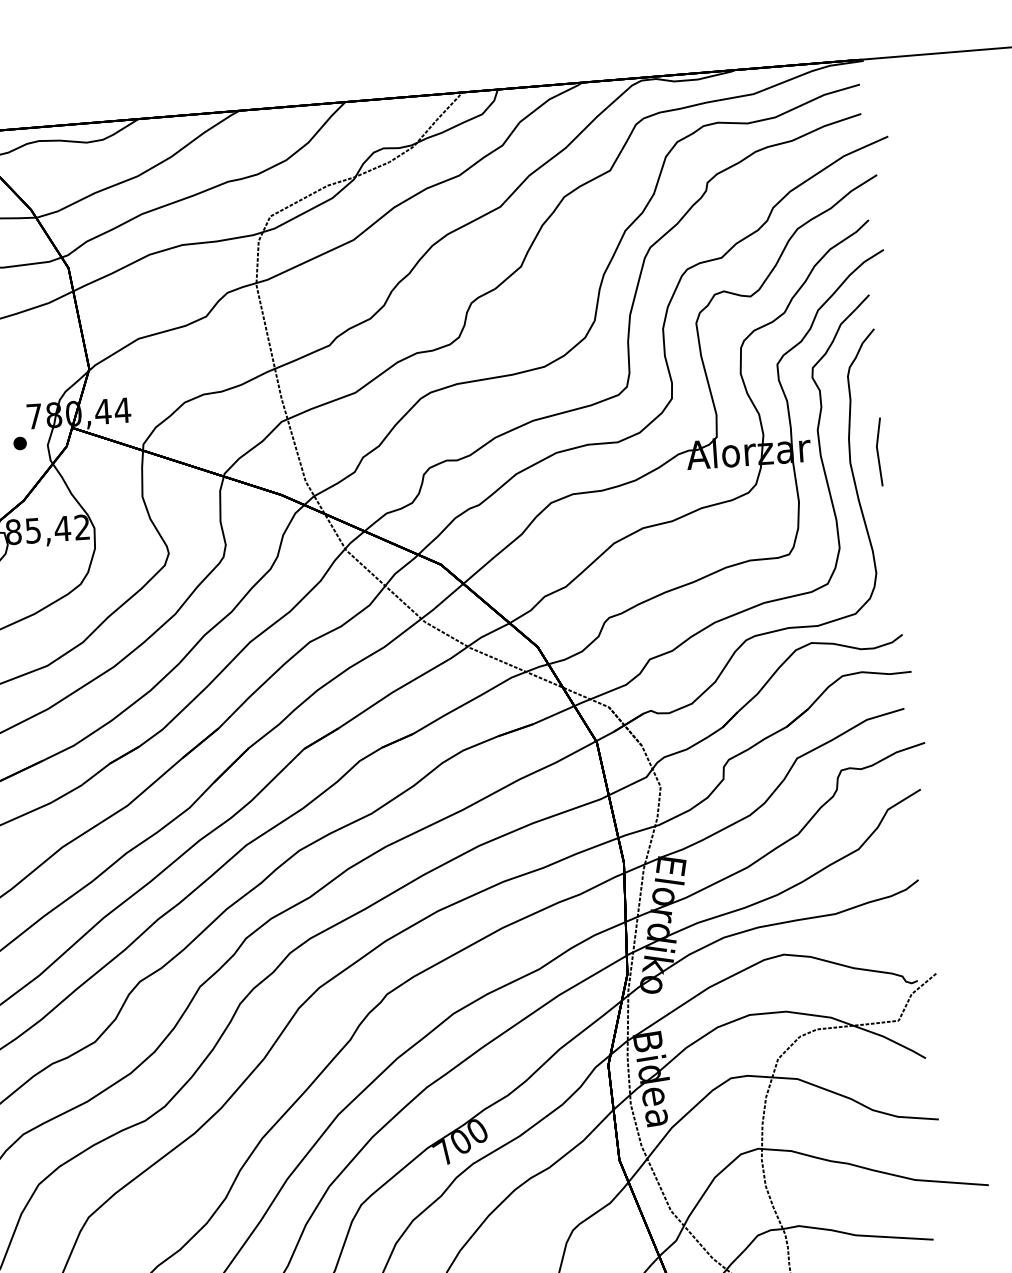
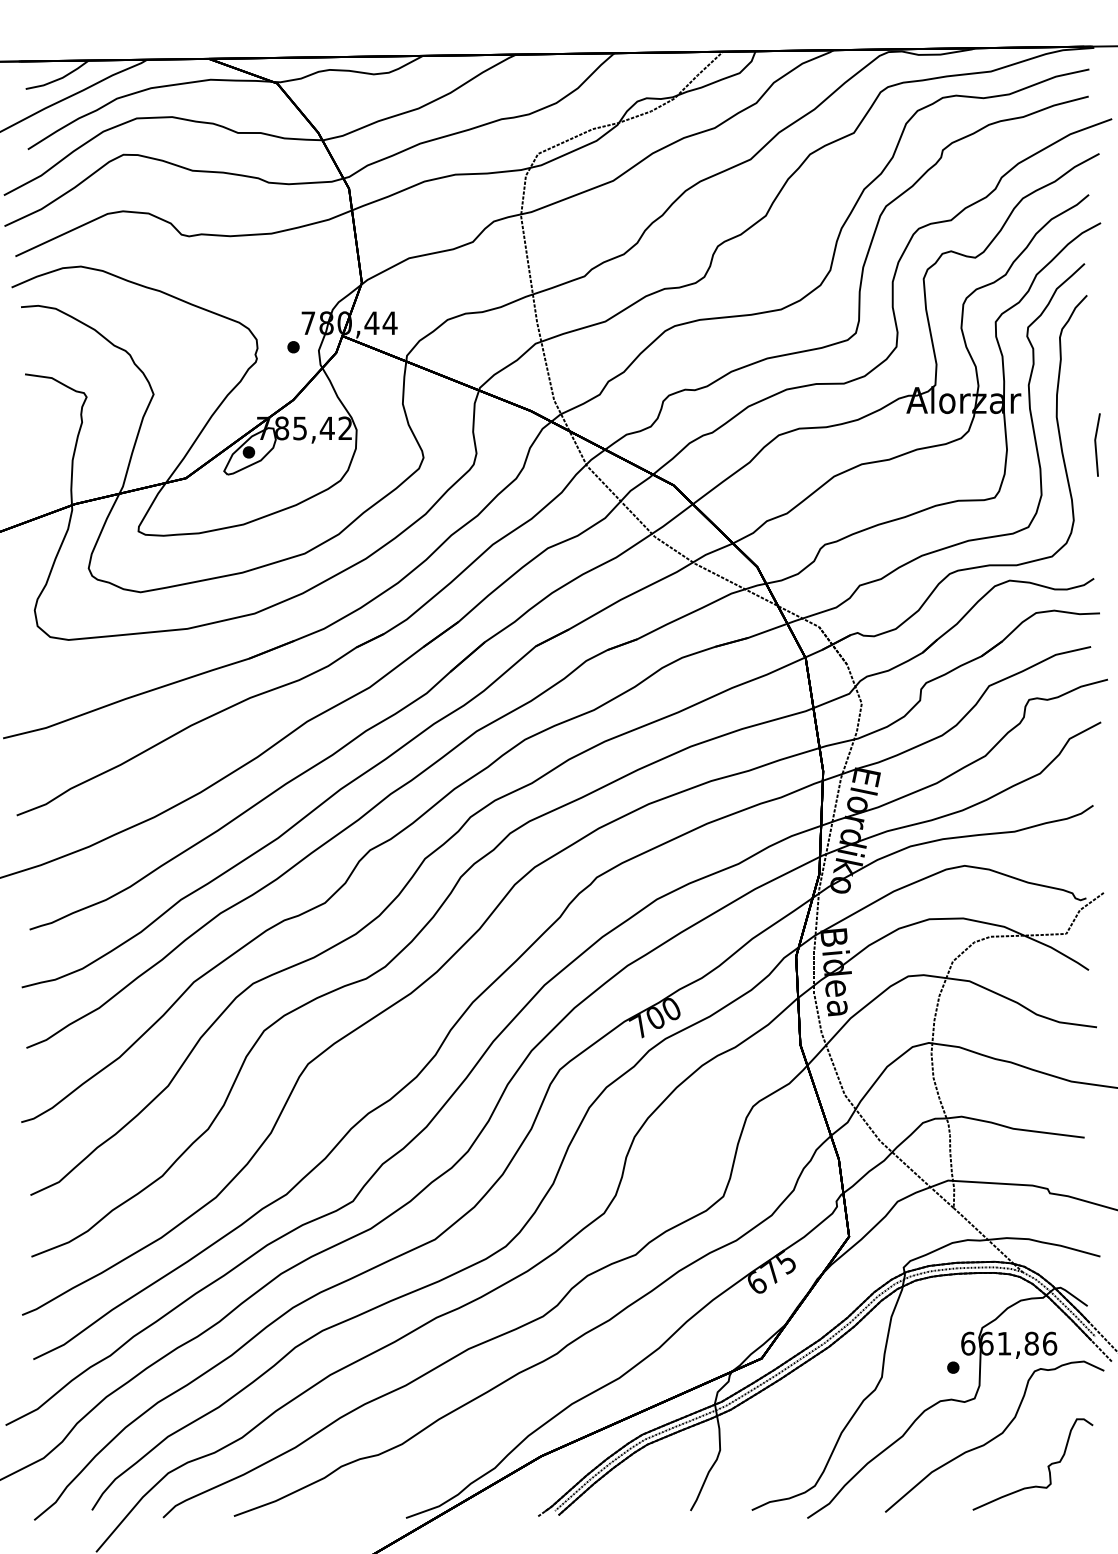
line: (878, 451) -> (1096, 444), moved

